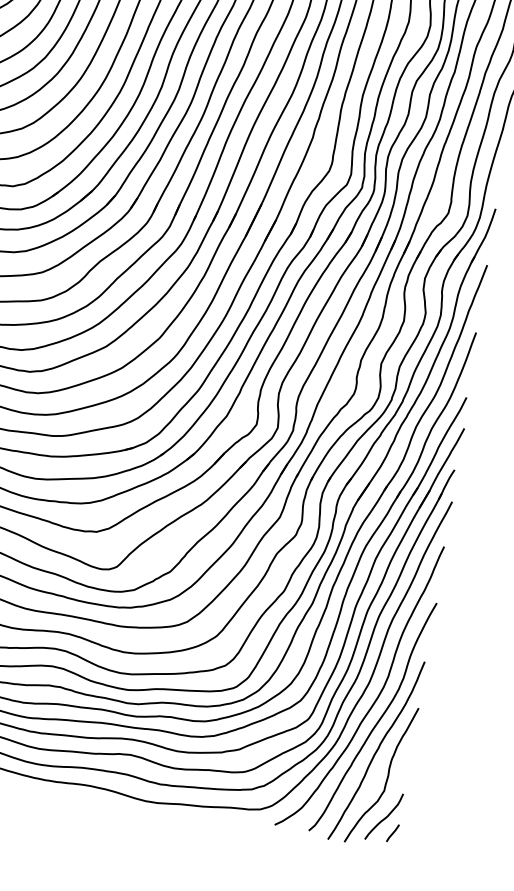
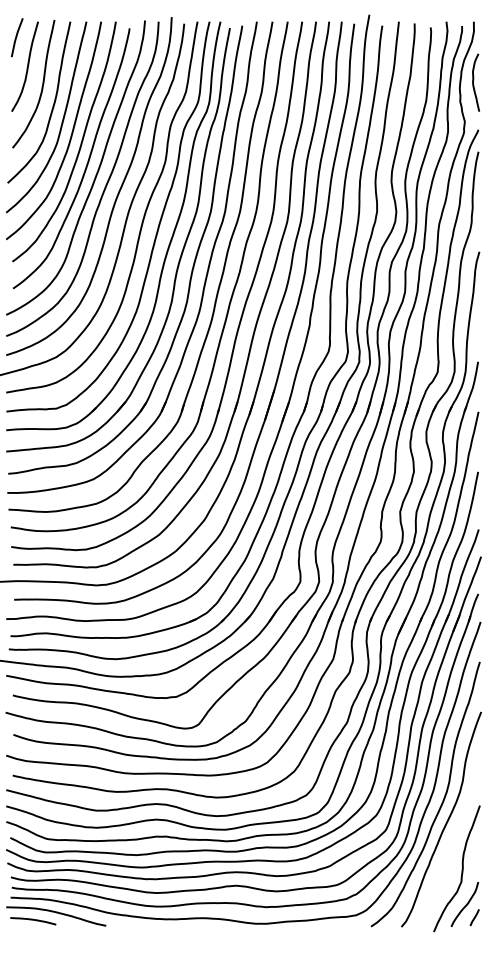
curve: (375, 750) -> (448, 848), removed

